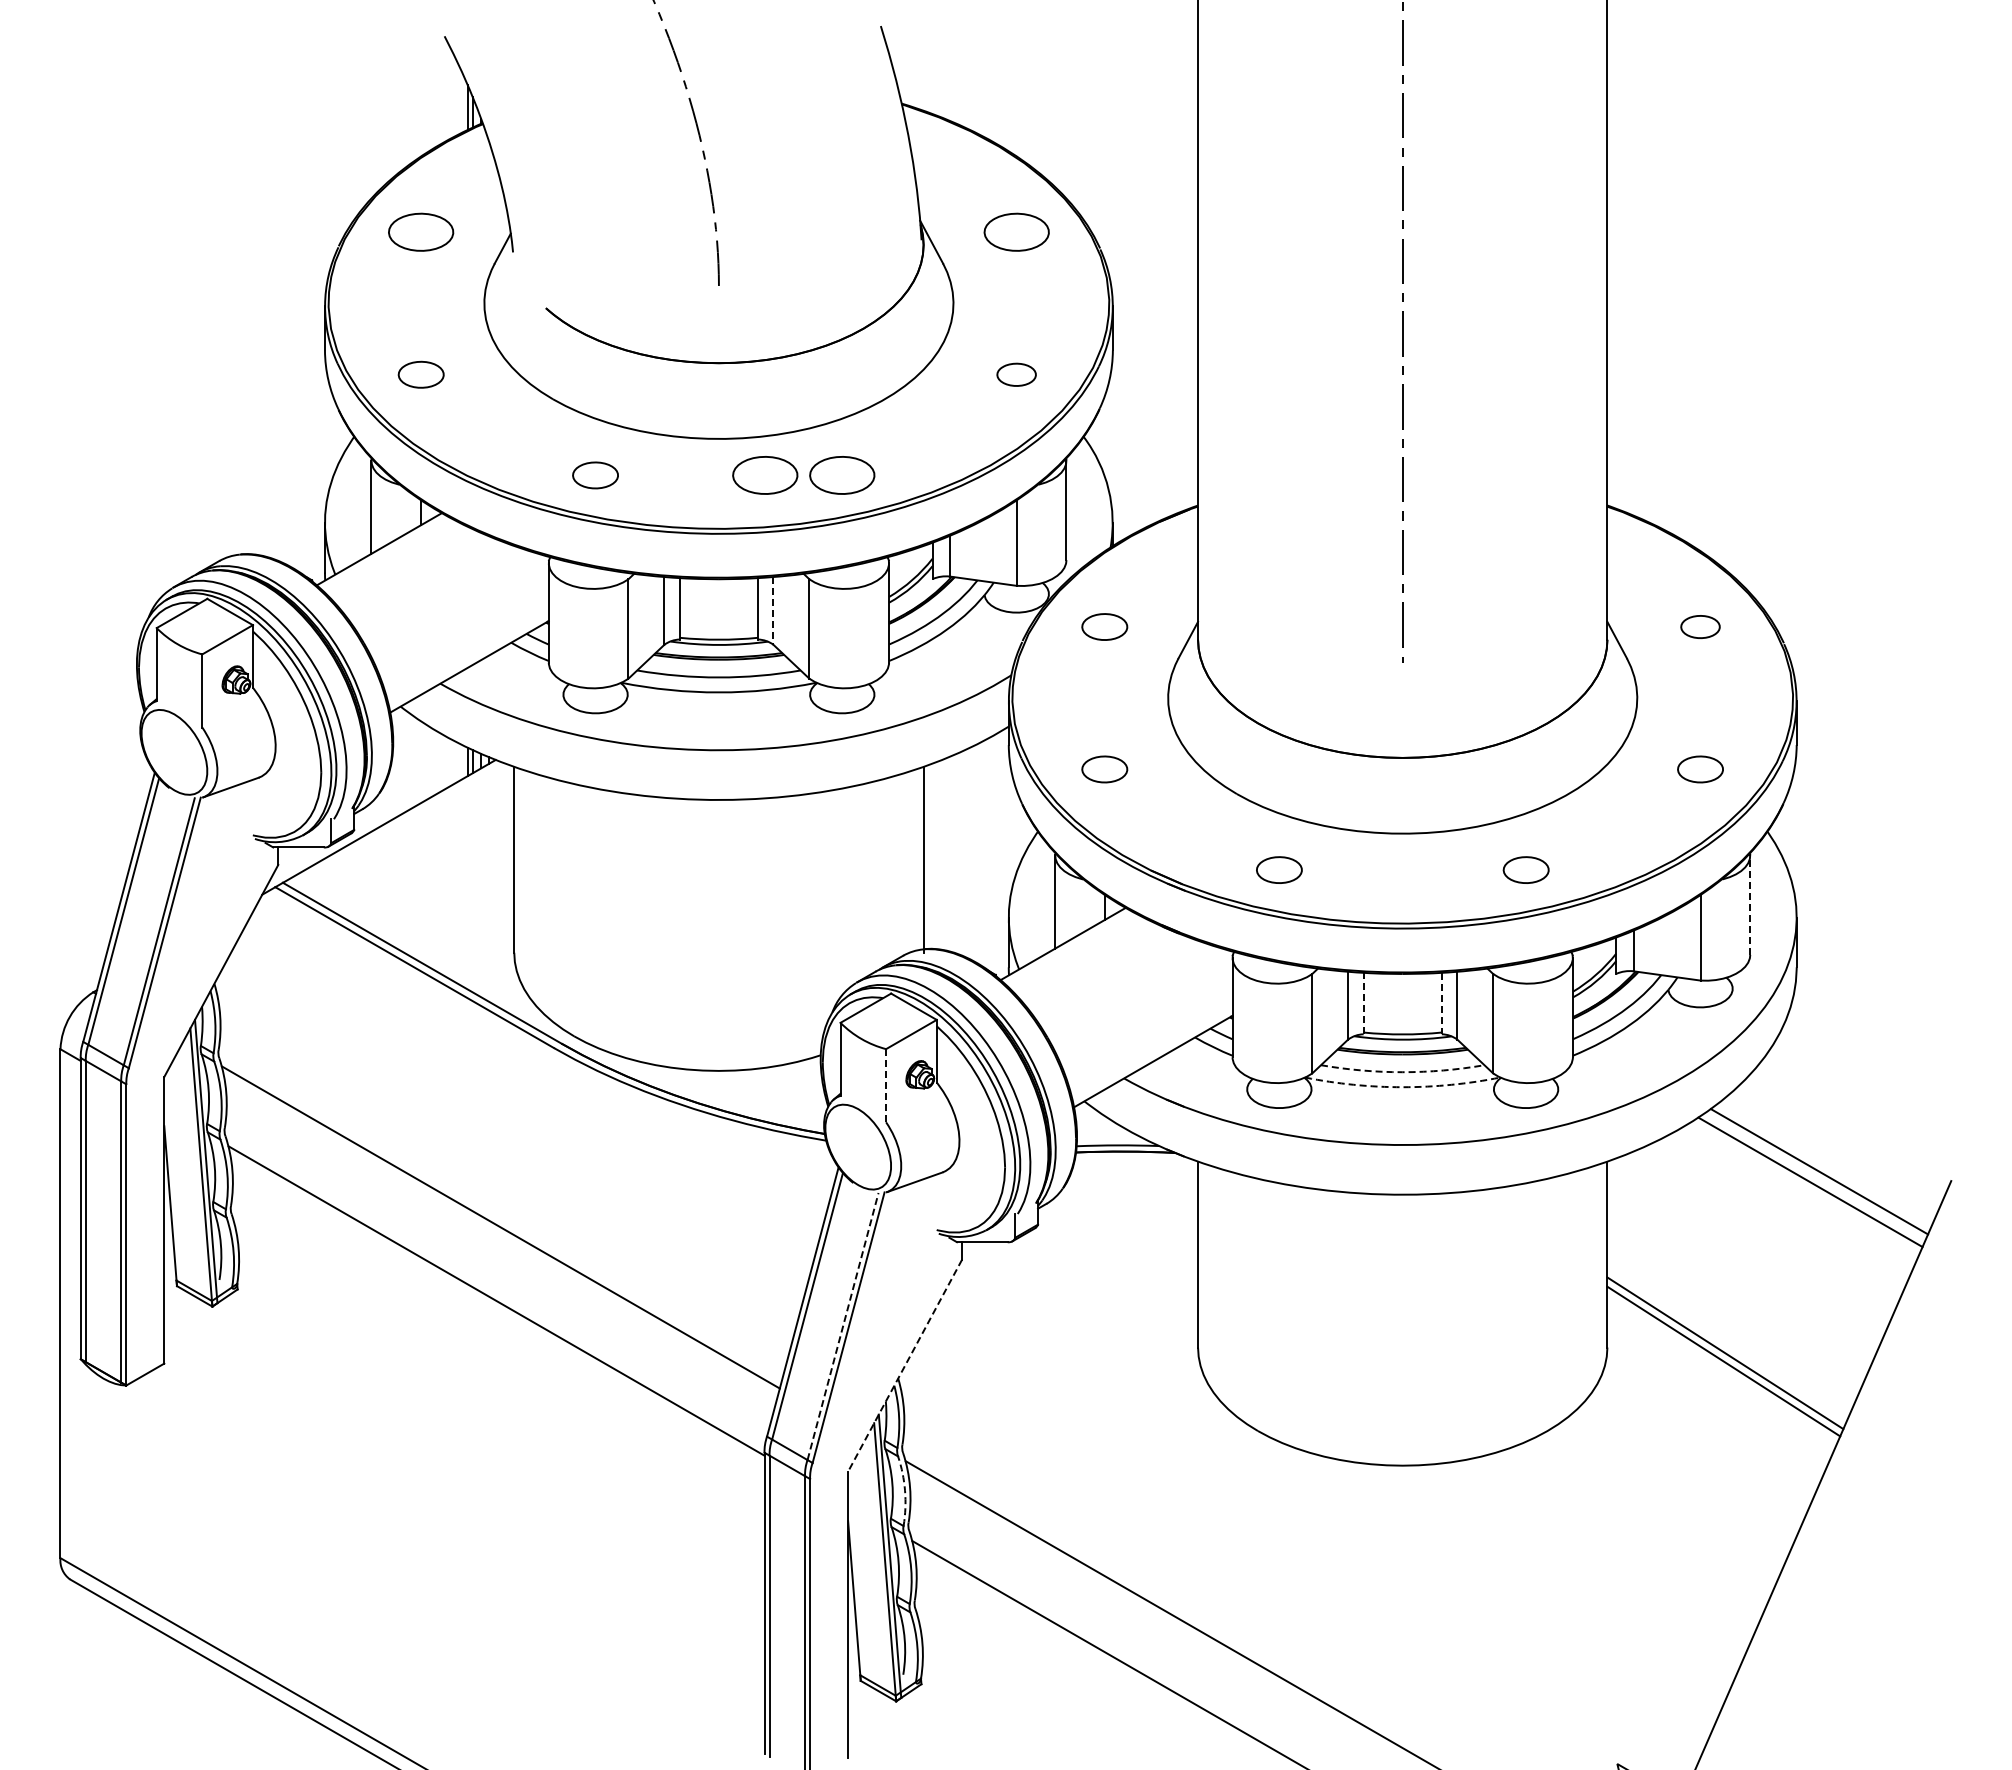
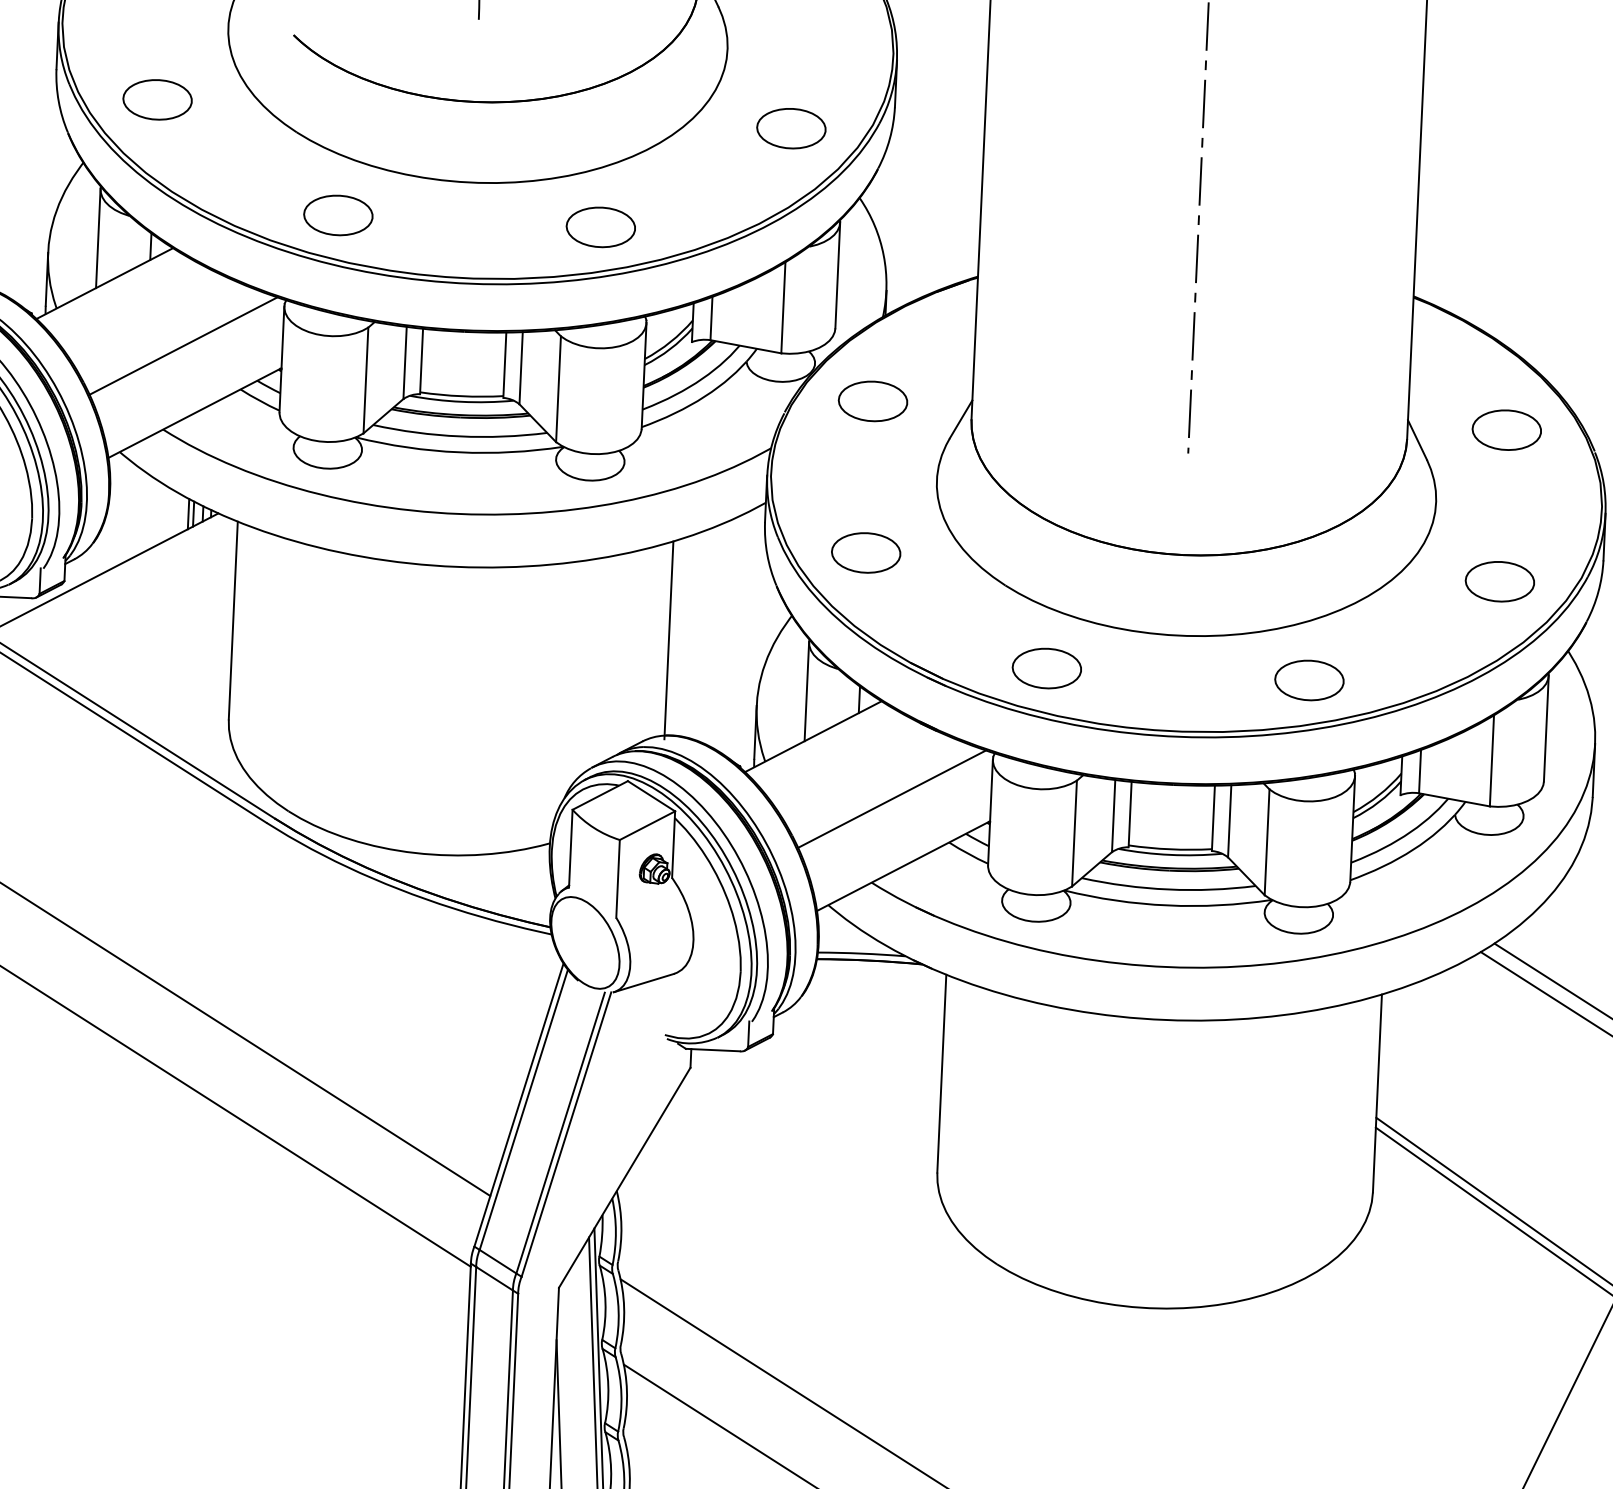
part: (421, 374) -> (158, 99), size x1.43
part: (1016, 374) -> (791, 128), size x1.67
part: (595, 475) -> (338, 215), size x1.43
part: (765, 475) -> (519, 223), removed
line: (455, 604) -> (183, 346), added
line: (773, 610) -> (521, 367), dashed -> solid
part: (1104, 626) -> (872, 400), size x1.43
part: (1700, 626) -> (1506, 429), size x1.67
part: (1104, 769) -> (865, 552), size x1.43
part: (1700, 769) -> (1499, 581), size x1.43
part: (1279, 869) -> (1047, 667), size x1.43
part: (1526, 869) -> (1309, 679), size x1.43
line: (1750, 905) -> (1546, 728), dashed -> solid
line: (1139, 998) -> (891, 798), added
line: (1363, 1003) -> (1130, 814), dashed -> solid
line: (1441, 1003) -> (1213, 818), dashed -> solid
arc: (1402, 1072) -> (1168, 889), dashed -> solid
line: (886, 1085) -> (618, 878), dashed -> solid
arc: (1402, 1087) -> (1167, 905), dashed -> solid
line: (843, 1326) -> (561, 1133), dashed -> solid
line: (904, 1366) -> (624, 1178), dashed -> solid
arc: (905, 1490) -> (619, 1310), dashed -> solid

